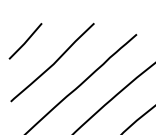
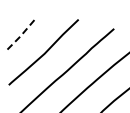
line: (25, 42) -> (21, 35), solid -> dashed

